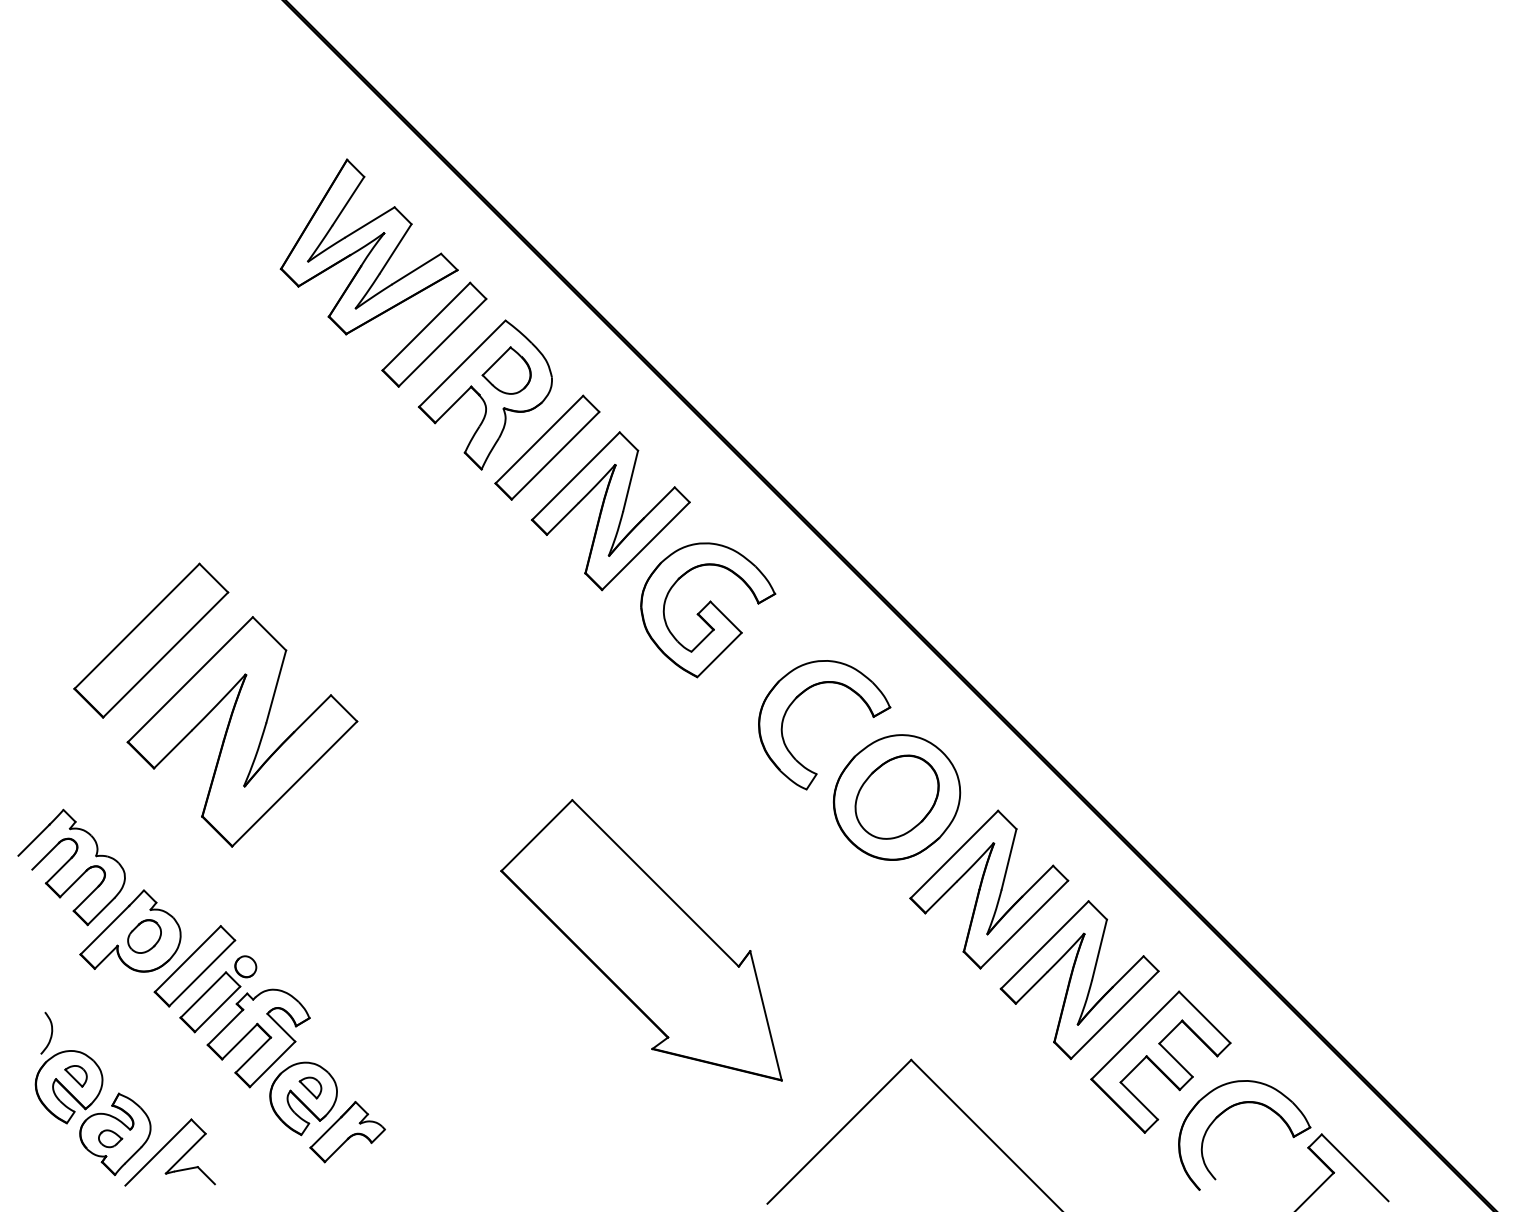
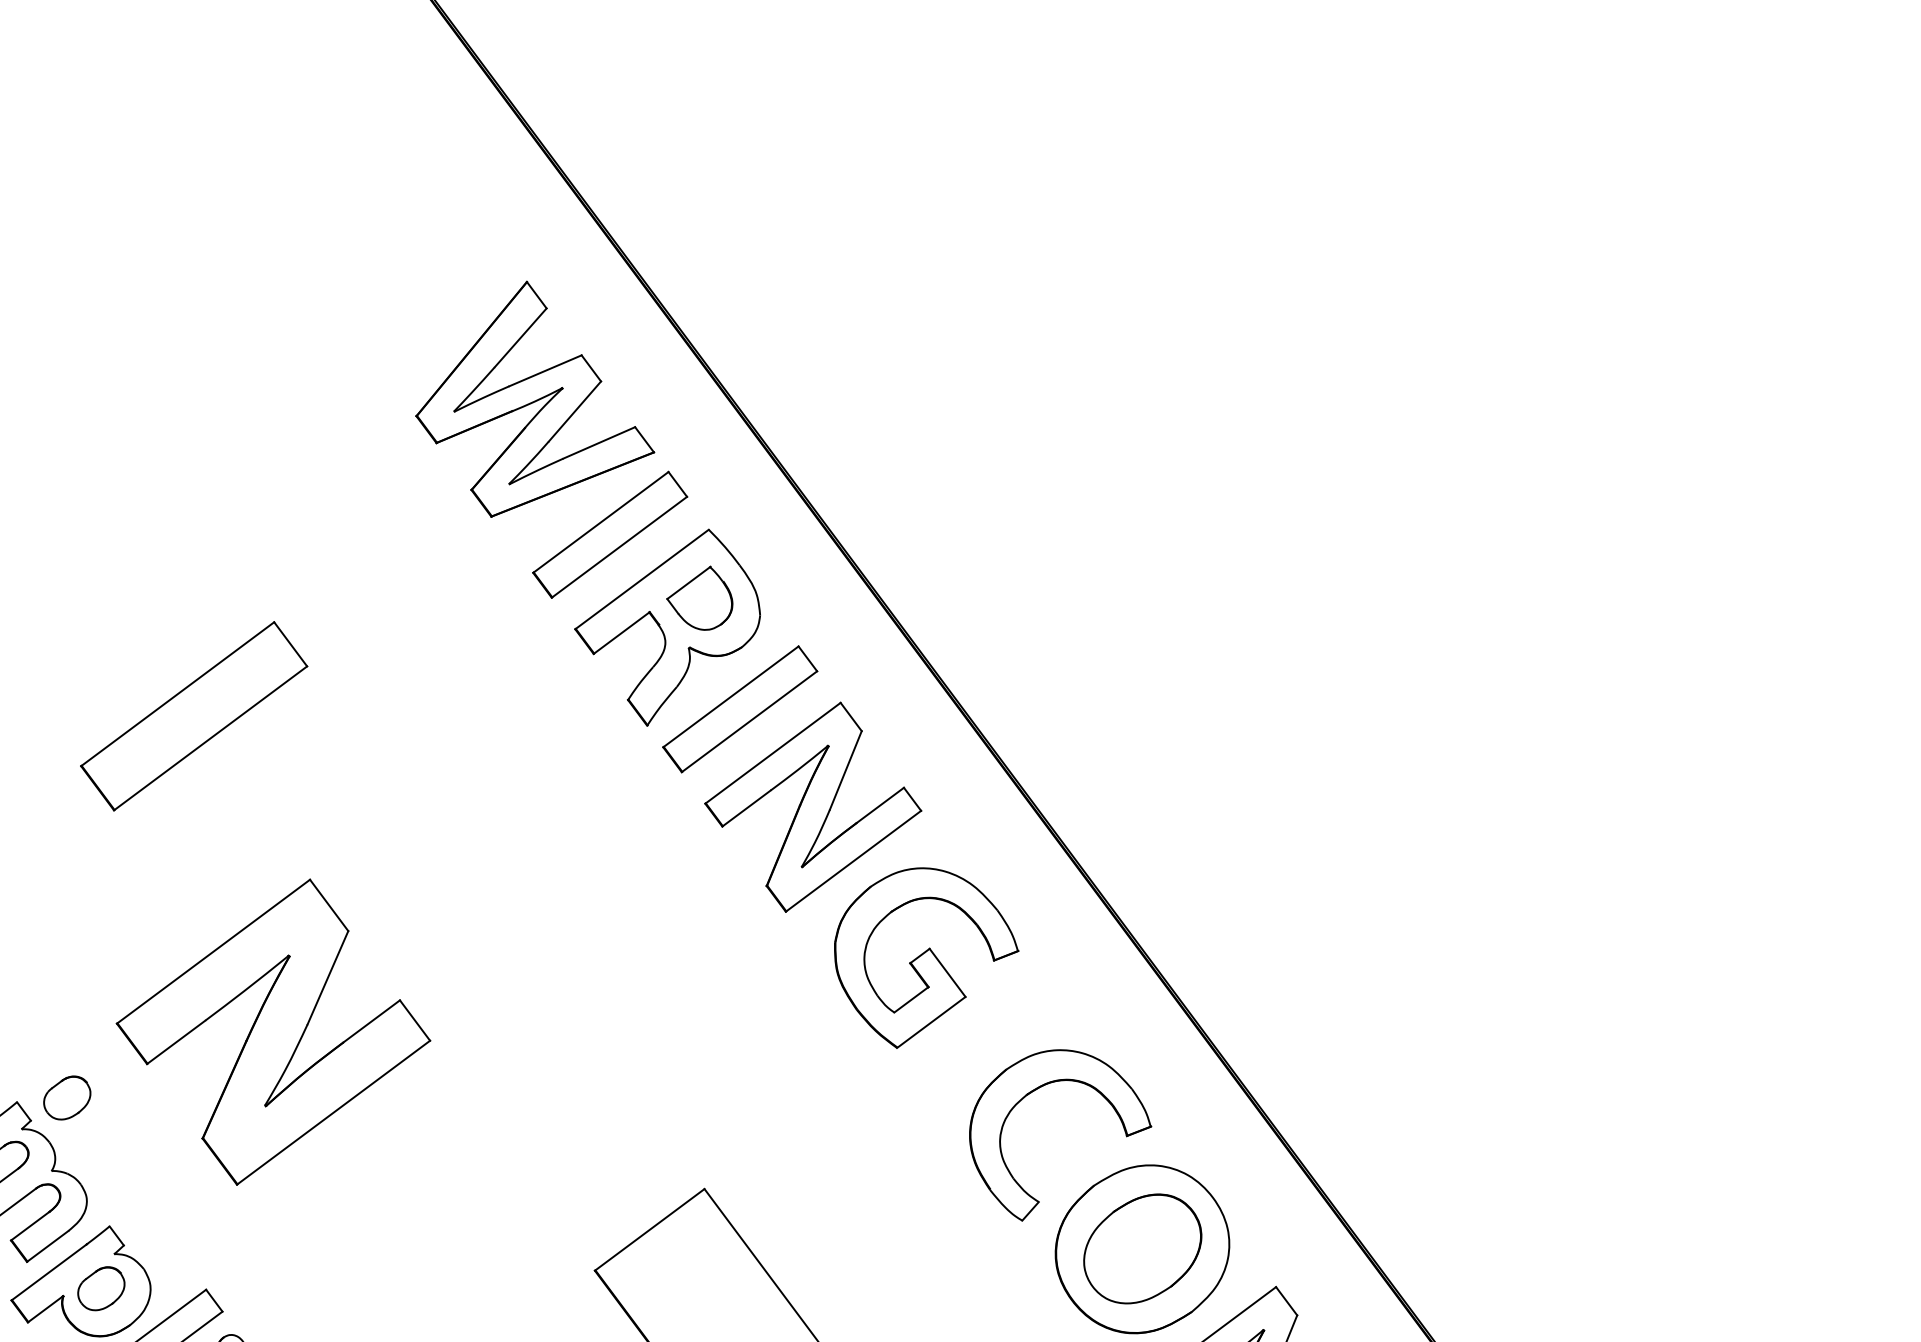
part: (151, 640) -> (194, 716), moved
part: (99, 801) -> (67, 1097), added

